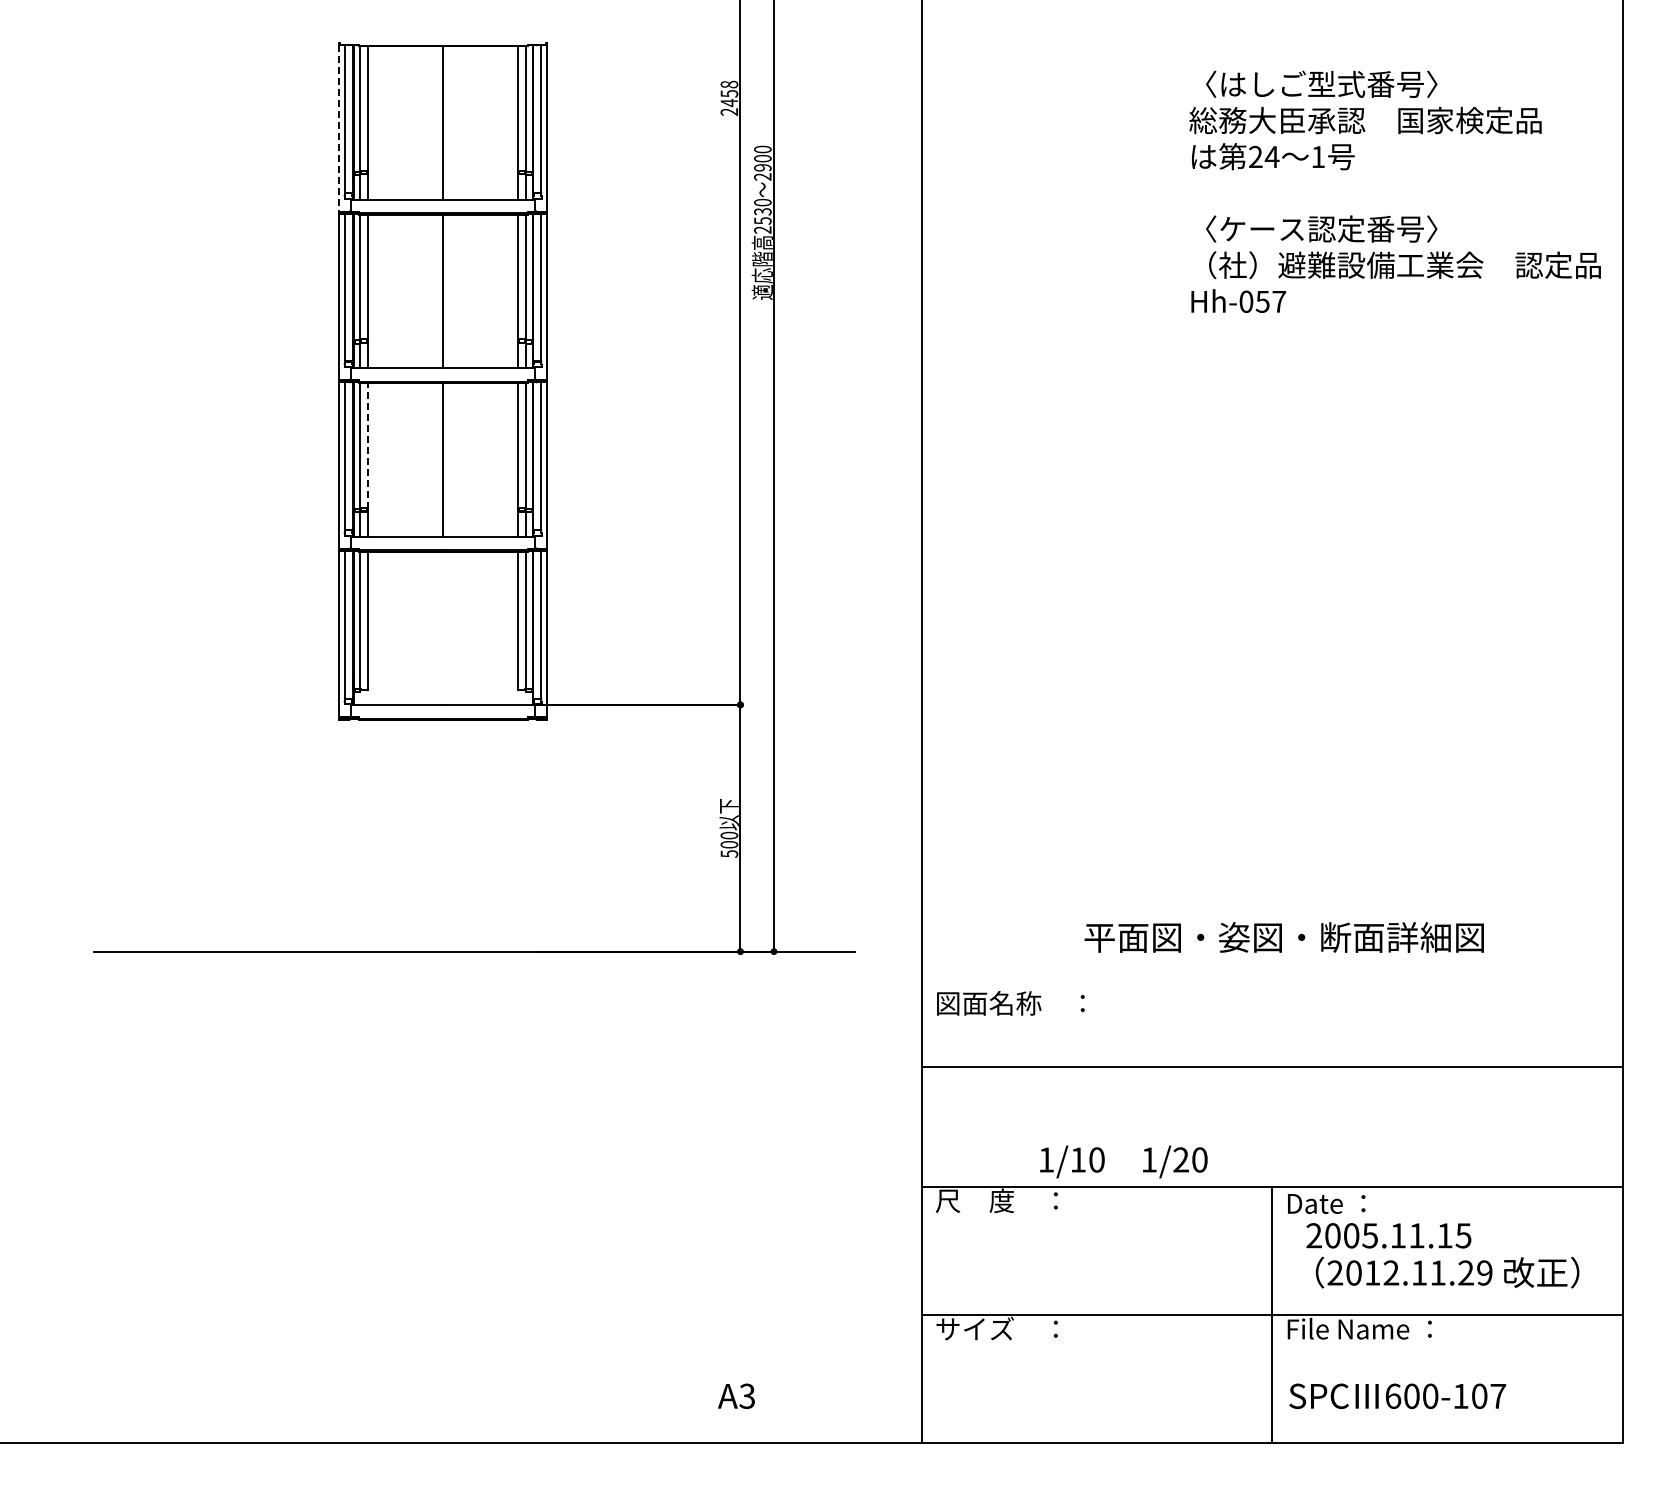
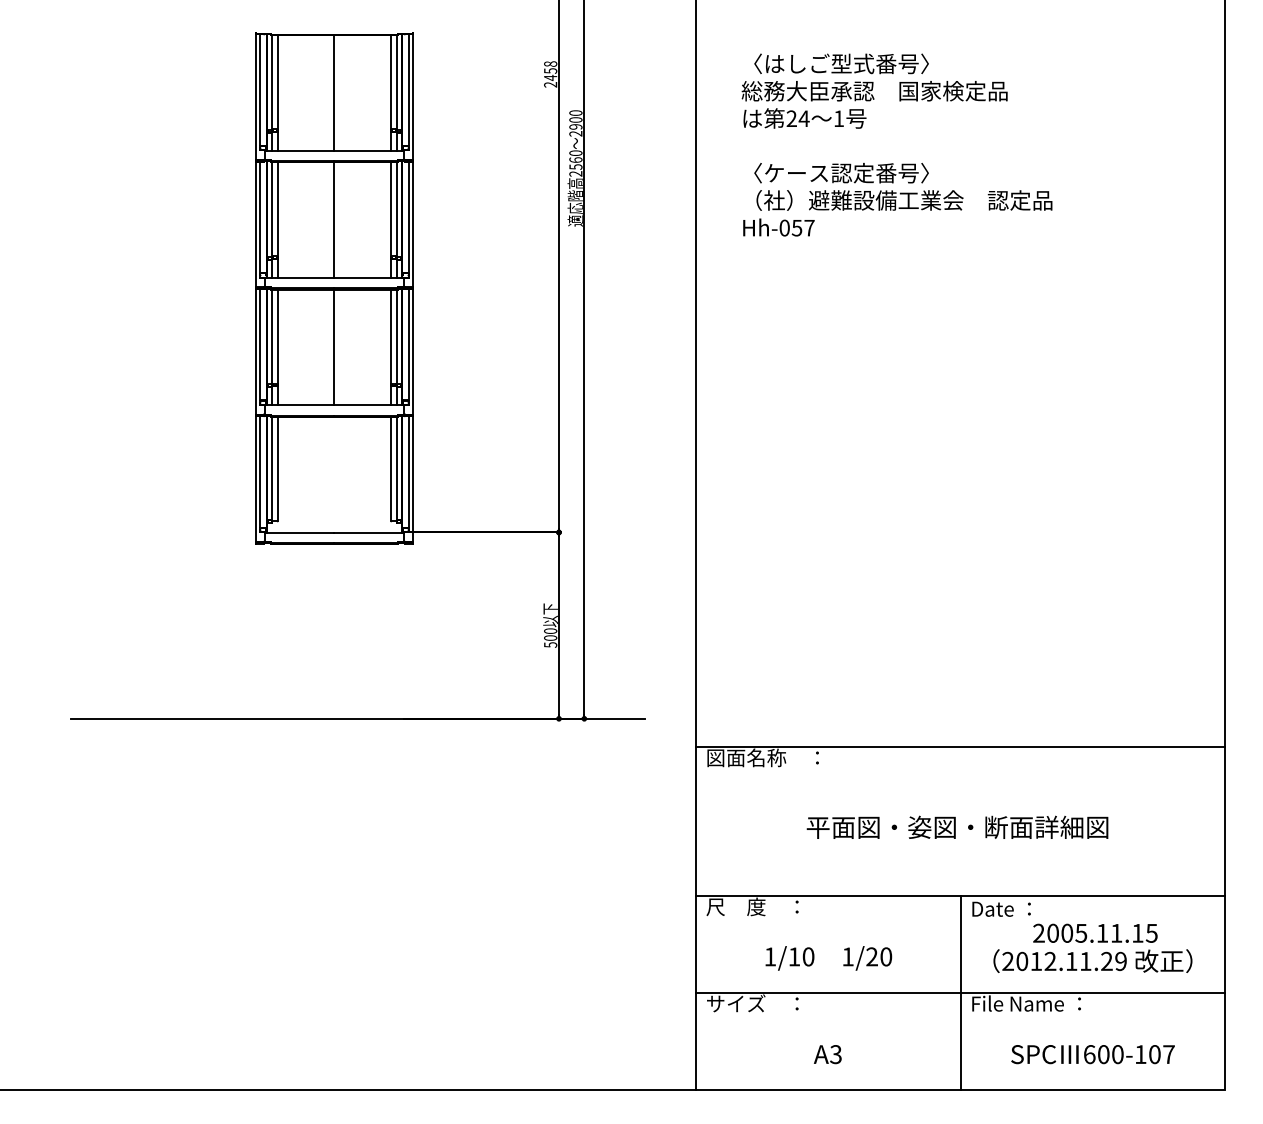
line: (339, 129) -> (256, 97), dashed -> solid
text: (1394, 191) -> (896, 144), moved
text: (762, 211) -> (575, 159), 2530 -> 2560
line: (367, 445) -> (277, 336), dashed -> solid
text: (1283, 937) -> (956, 827), moved
line: (1272, 1067) -> (960, 747), moved
text: (1123, 1161) -> (828, 958), moved
text: (1388, 1235) -> (1095, 933), moved
text: (736, 1395) -> (827, 1053), moved
text: (1397, 1395) -> (1092, 1053), moved

